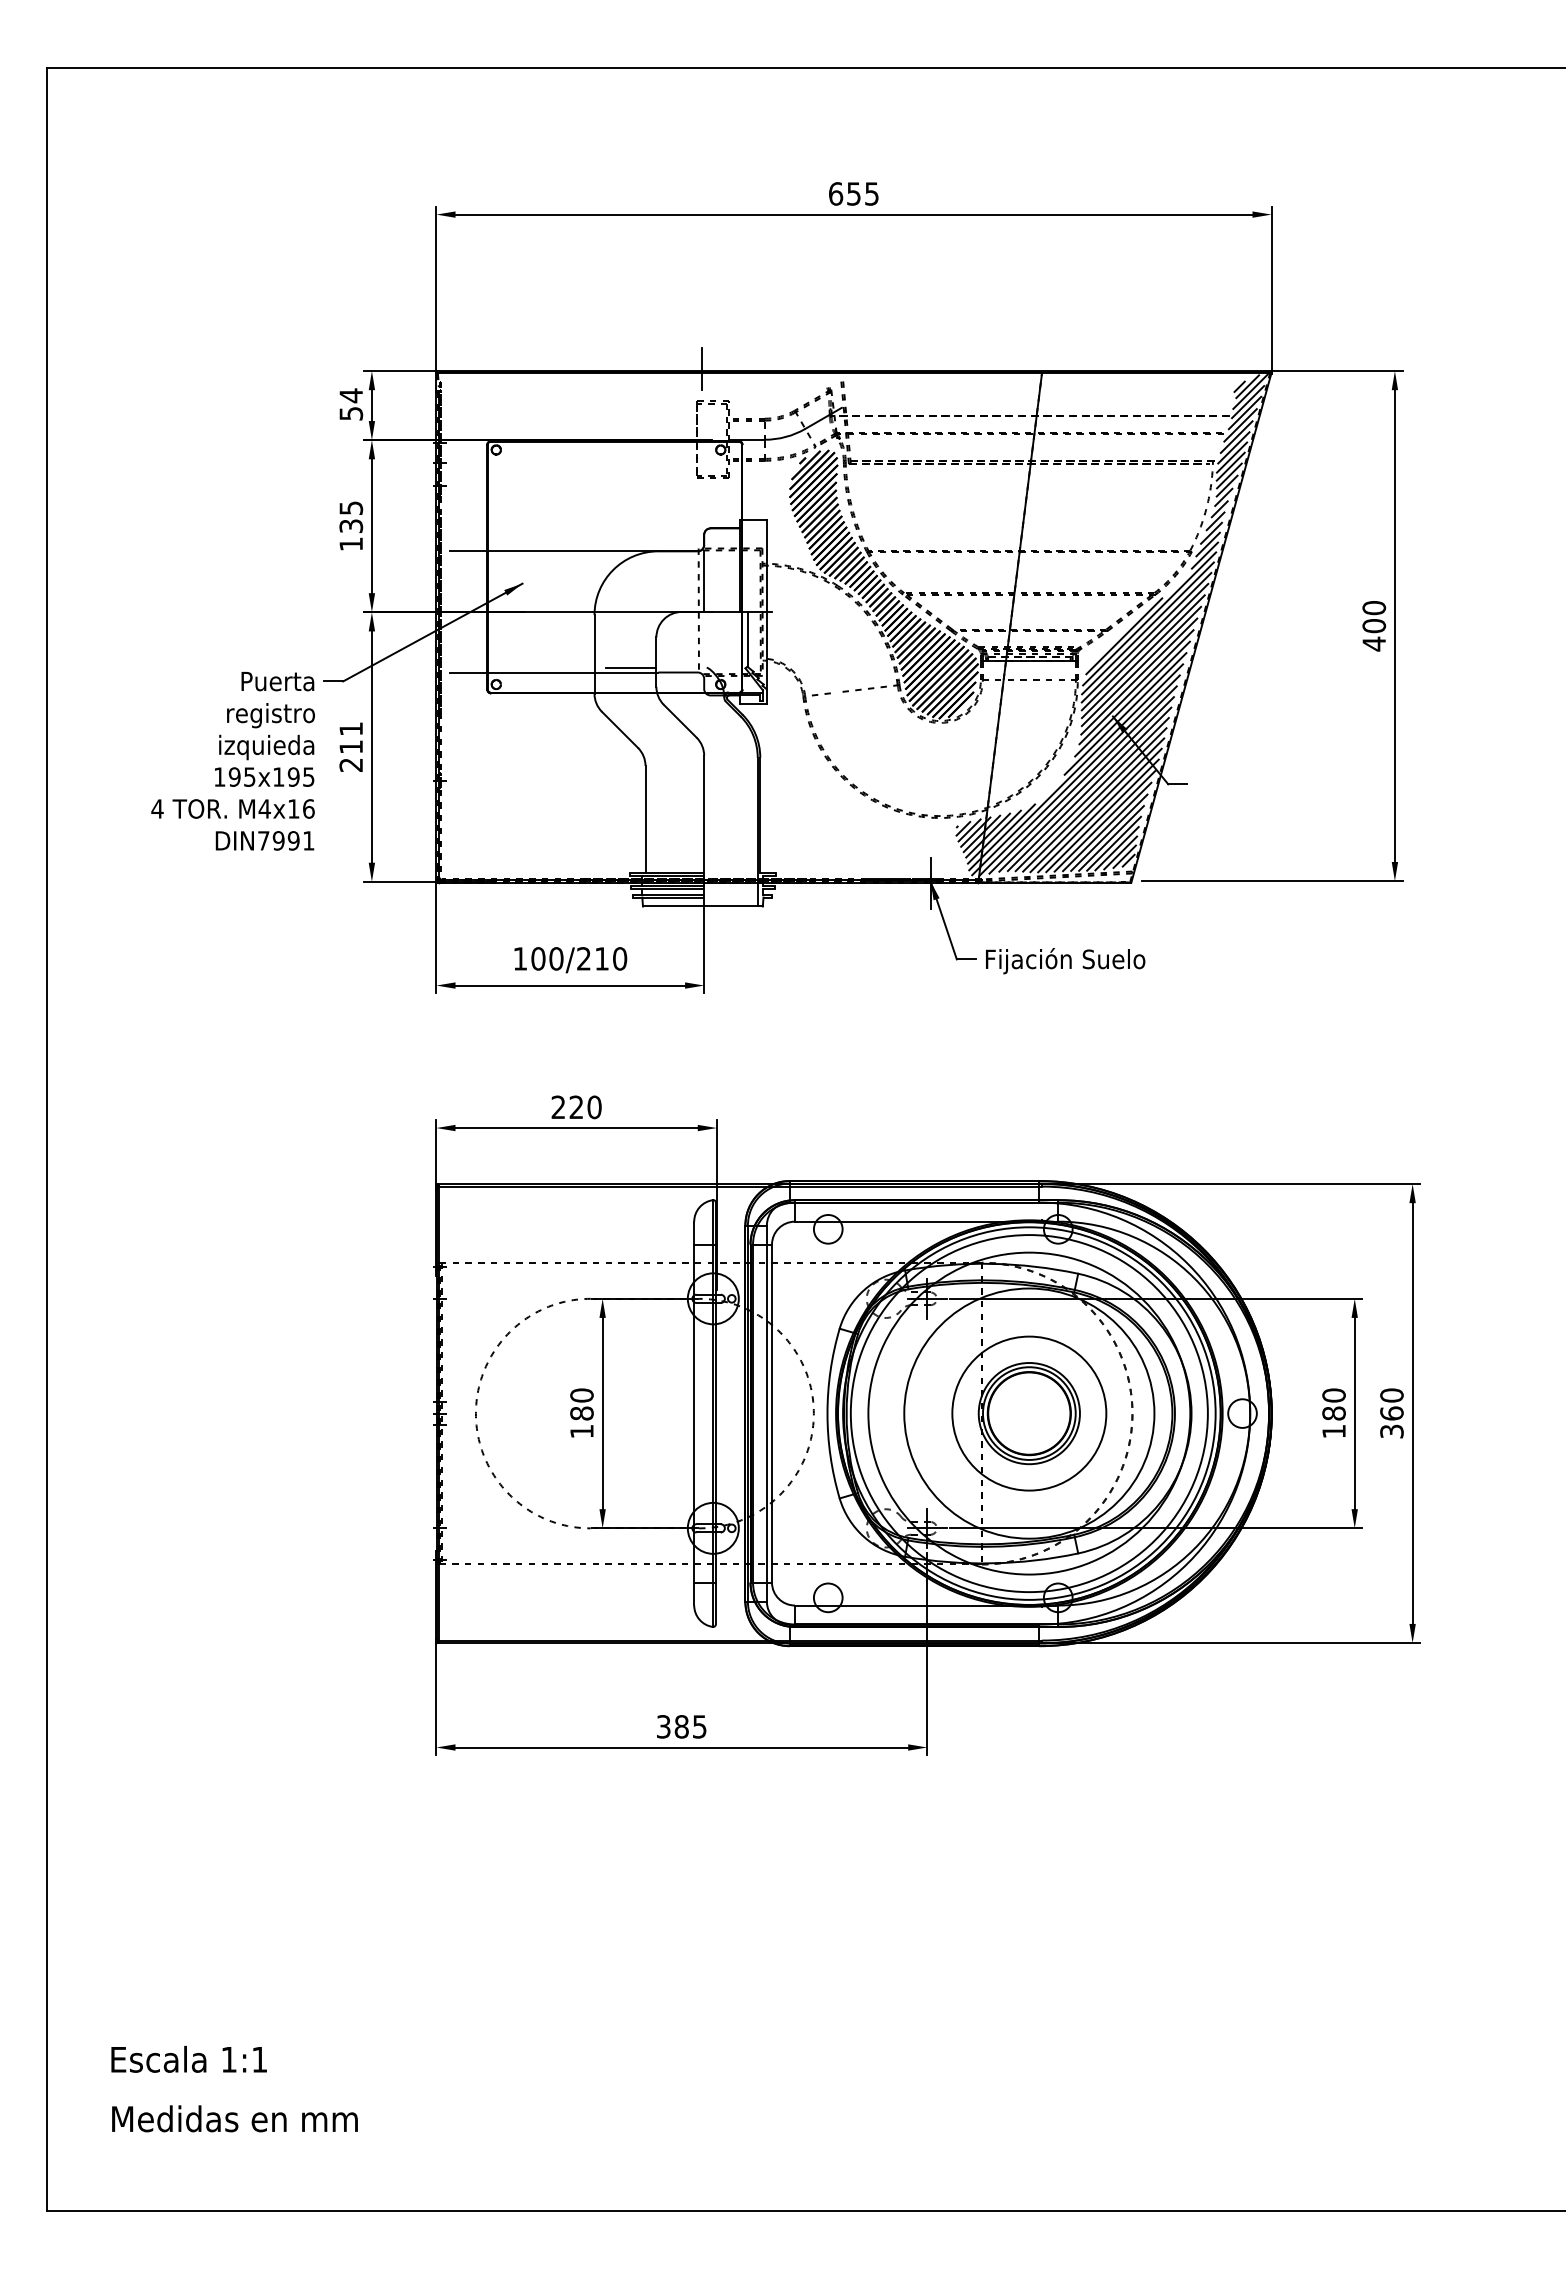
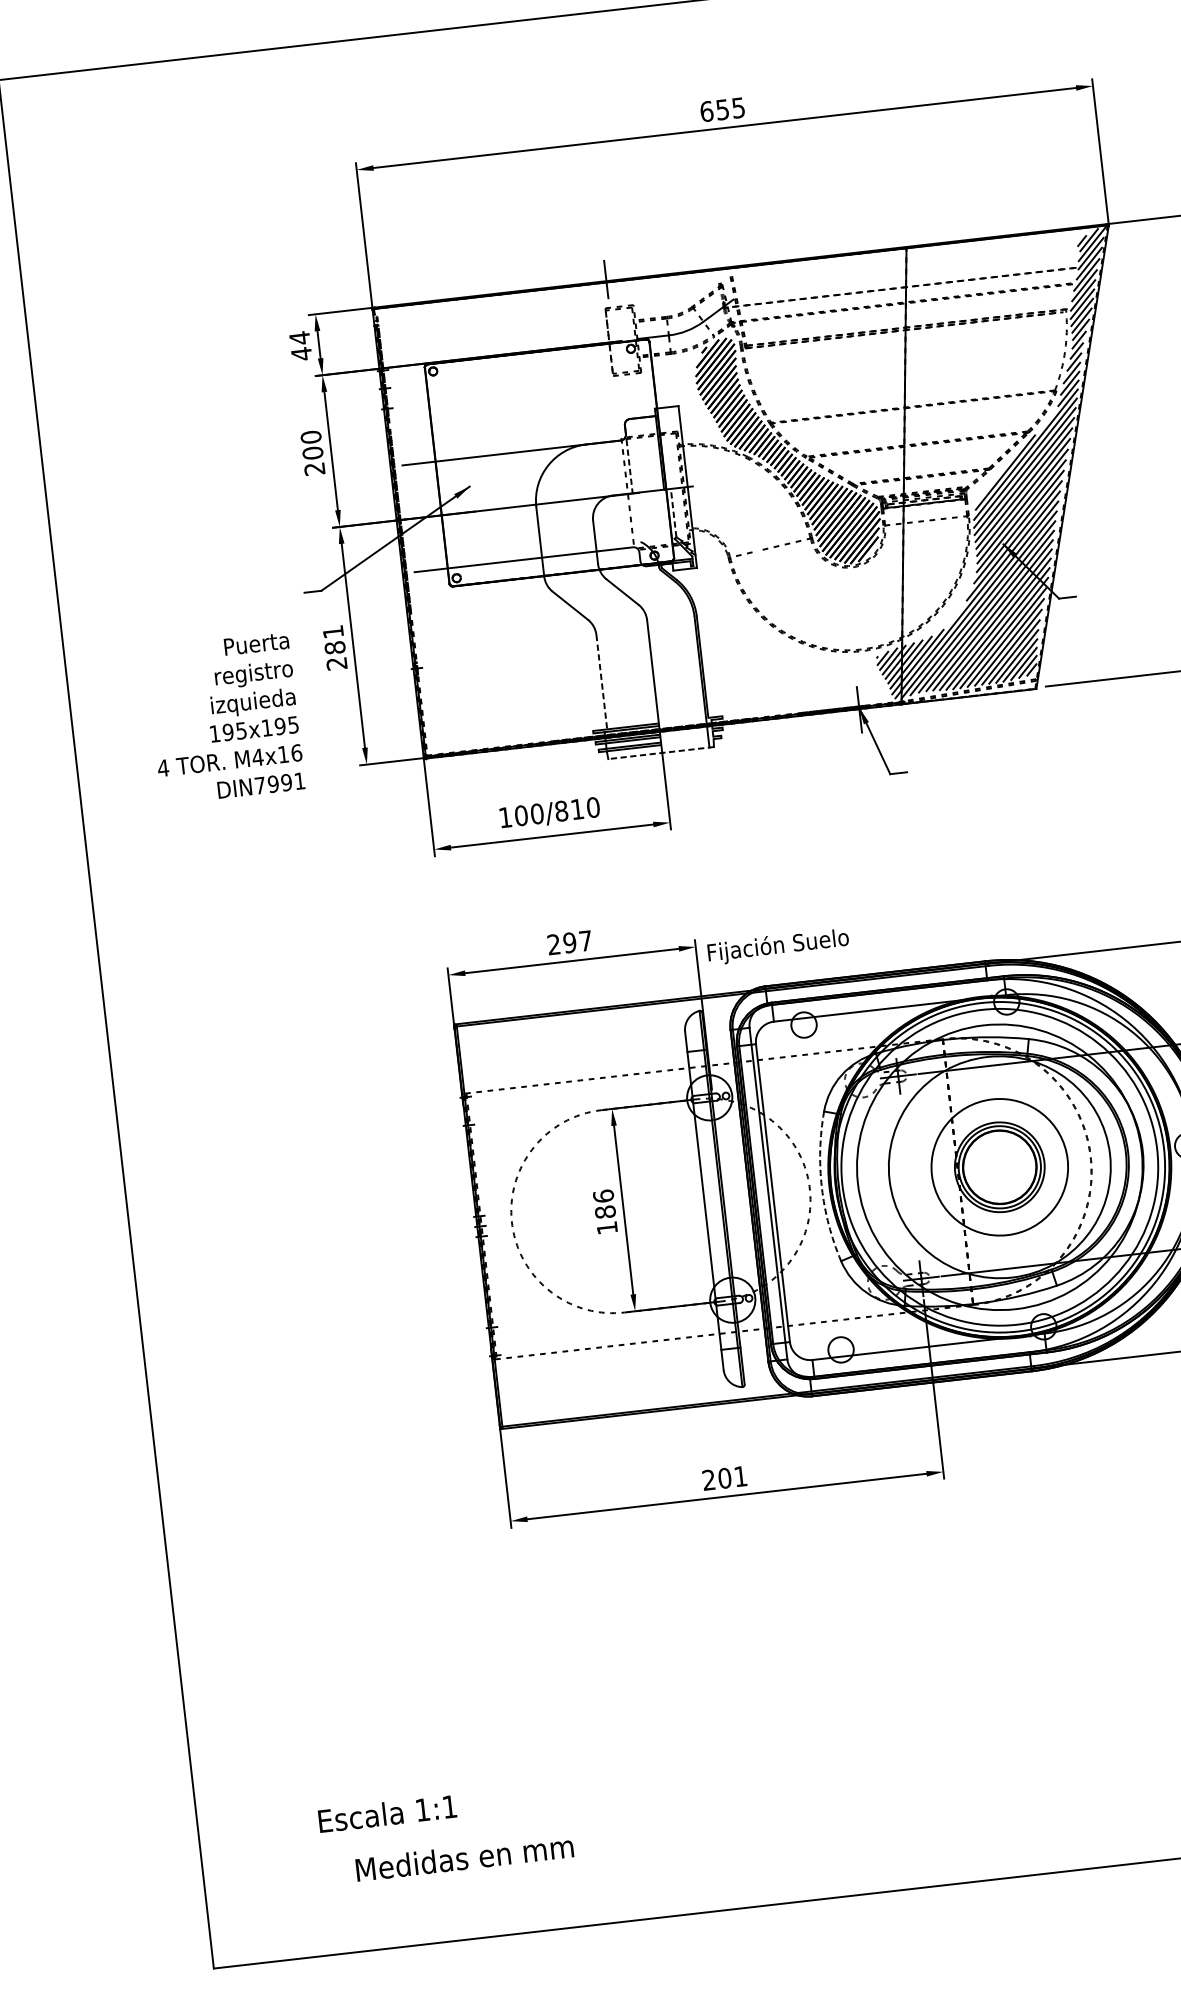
text: (351, 413) -> (301, 353), 54 -> 44
text: (351, 526) -> (313, 453), 135 -> 200
line: (704, 582) -> (629, 467), solid -> dashed
line: (747, 638) -> (673, 512), solid -> dashed
line: (630, 667) -> (573, 549), removed
text: (351, 747) -> (335, 648), 211 -> 281
text: (232, 761) -> (224, 718), moved
line: (645, 819) -> (601, 682), solid -> dashed
line: (702, 906) -> (660, 753), solid -> dashed
text: (584, 958) -> (561, 810), 100/210 -> 100/810
text: (1065, 961) -> (778, 946), moved
text: (585, 1107) -> (577, 942), 220 -> 297
text: (581, 1395) -> (603, 1196), 180 -> 186
arc: (827, 1413) -> (821, 1187), solid -> dashed
text: (681, 1726) -> (724, 1478), 385 -> 201
text: (188, 2059) -> (386, 1813), moved
text: (234, 2118) -> (464, 1857), moved

